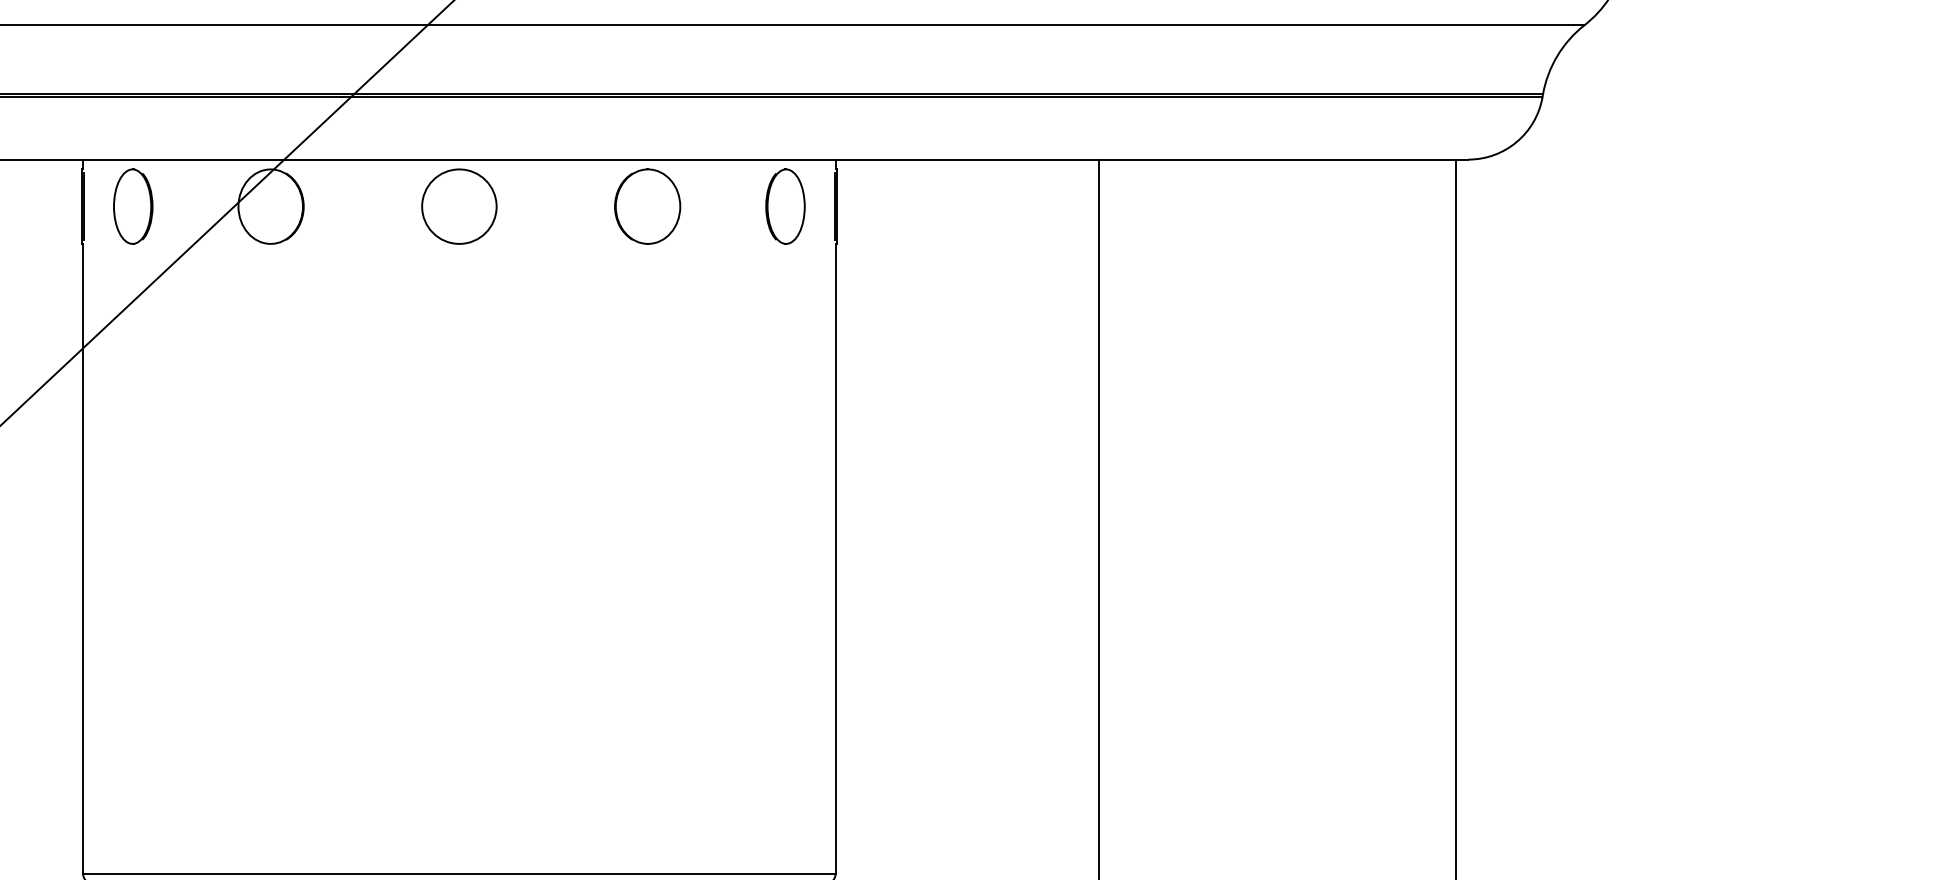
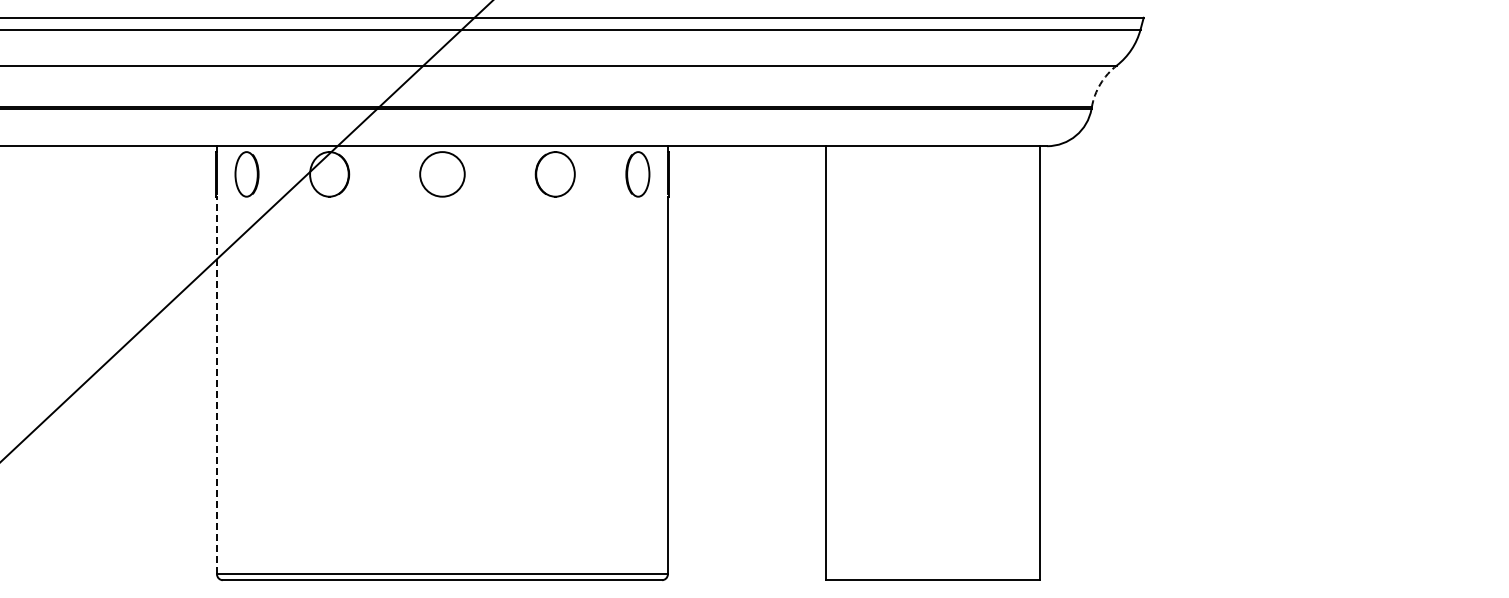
arc: (1557, 56) -> (1100, 84), solid -> dashed
line: (83, 558) -> (217, 385), solid -> dashed

